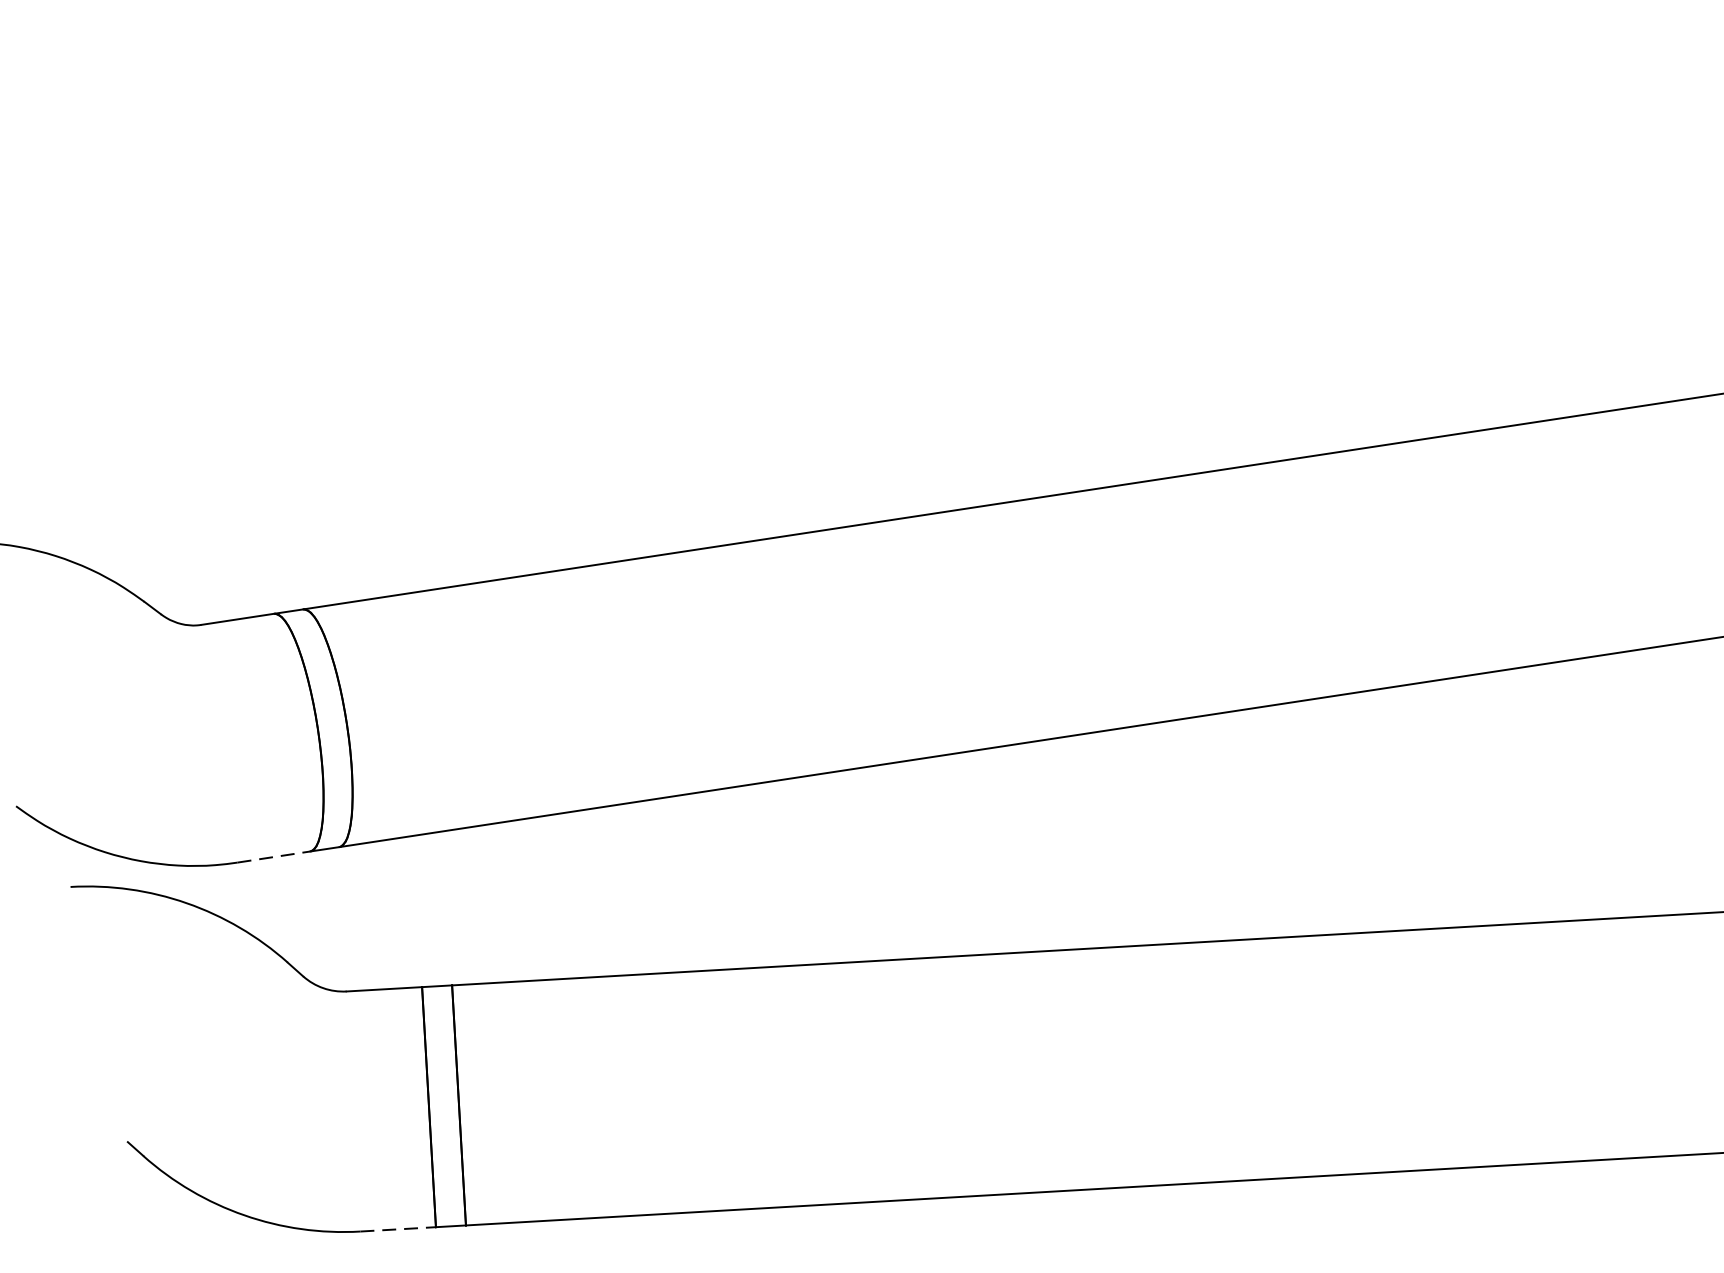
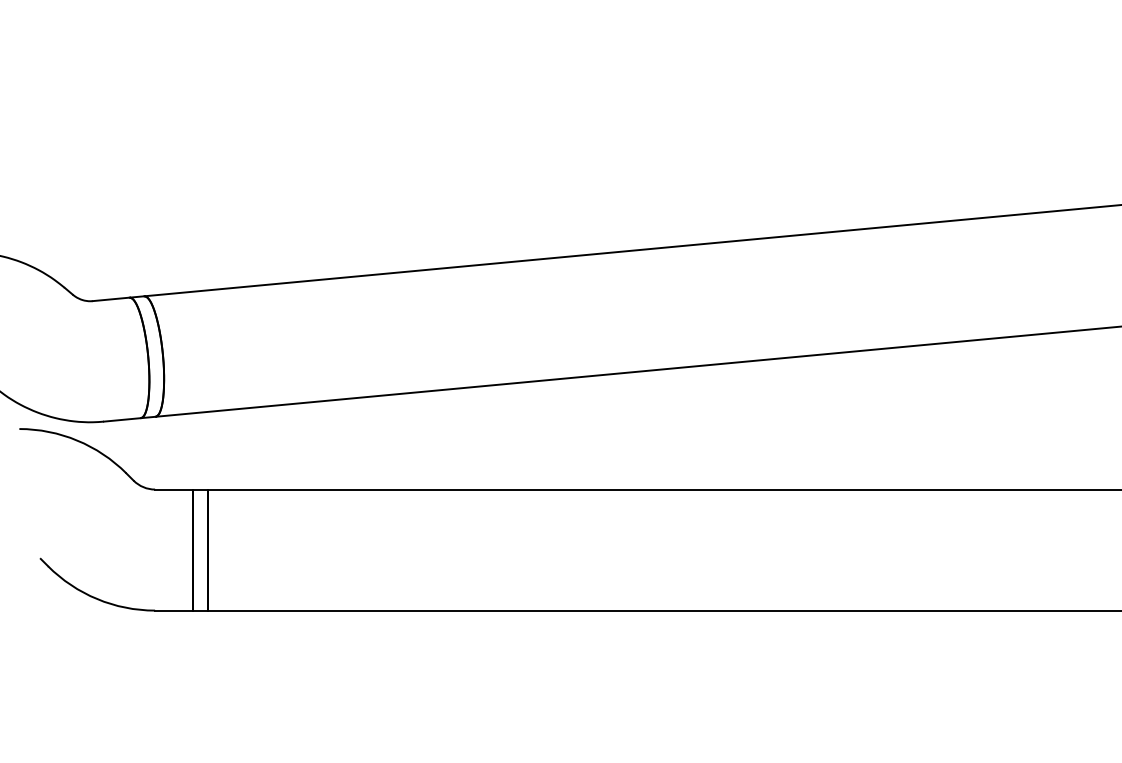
line: (273, 856) -> (122, 419), dashed -> solid
line: (398, 1229) -> (174, 610), dashed -> solid

